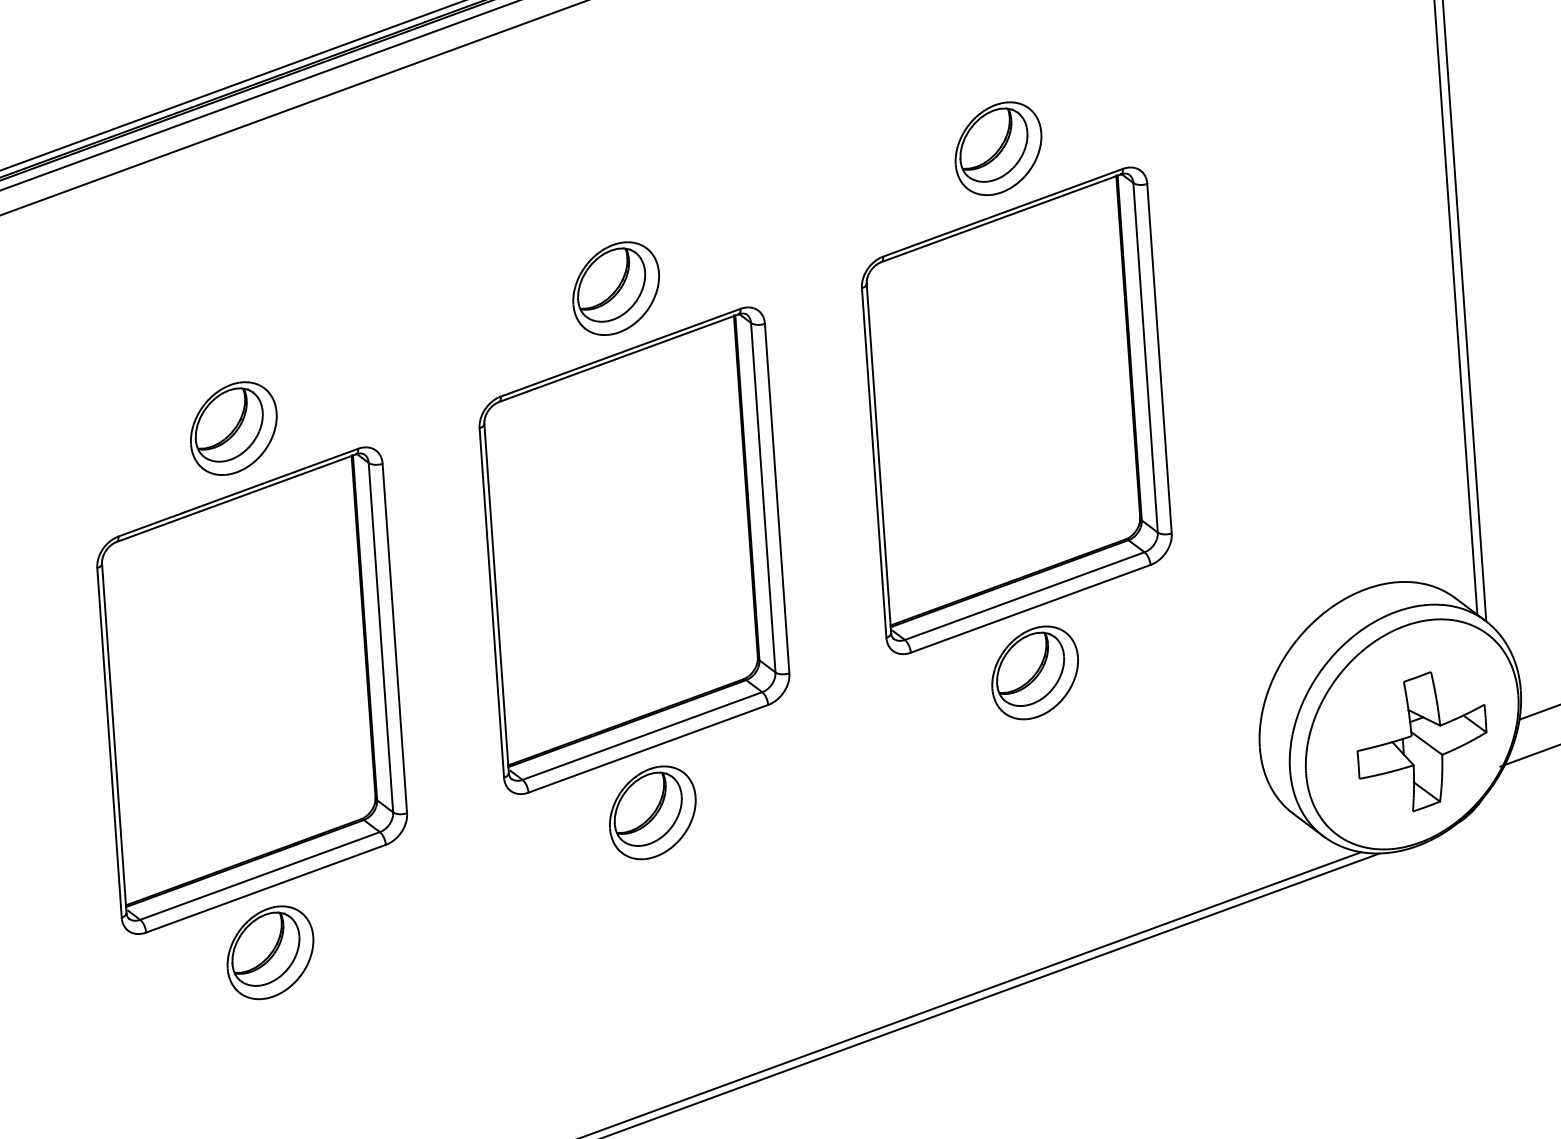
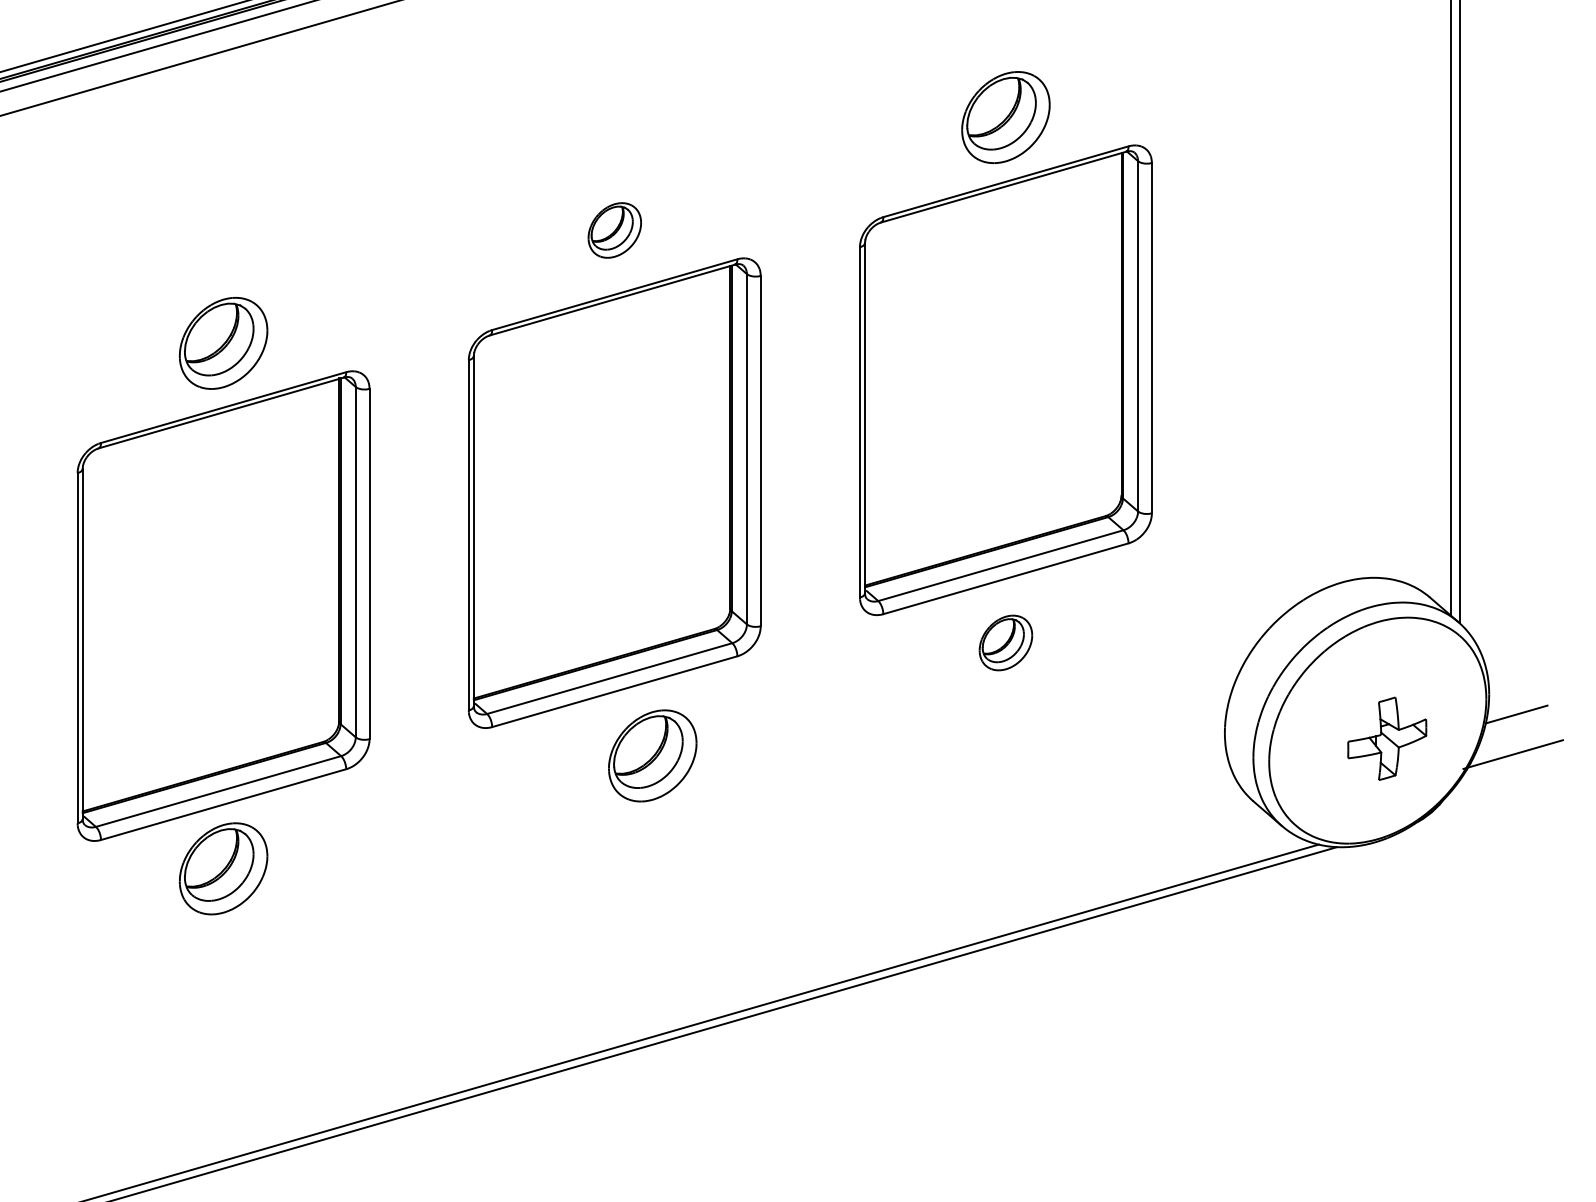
part: (615, 288) -> (614, 230), size x0.6
part: (1034, 672) -> (1005, 642), size x0.6
part: (1422, 741) -> (1387, 738), size x0.6
part: (652, 812) -> (652, 755), moved

